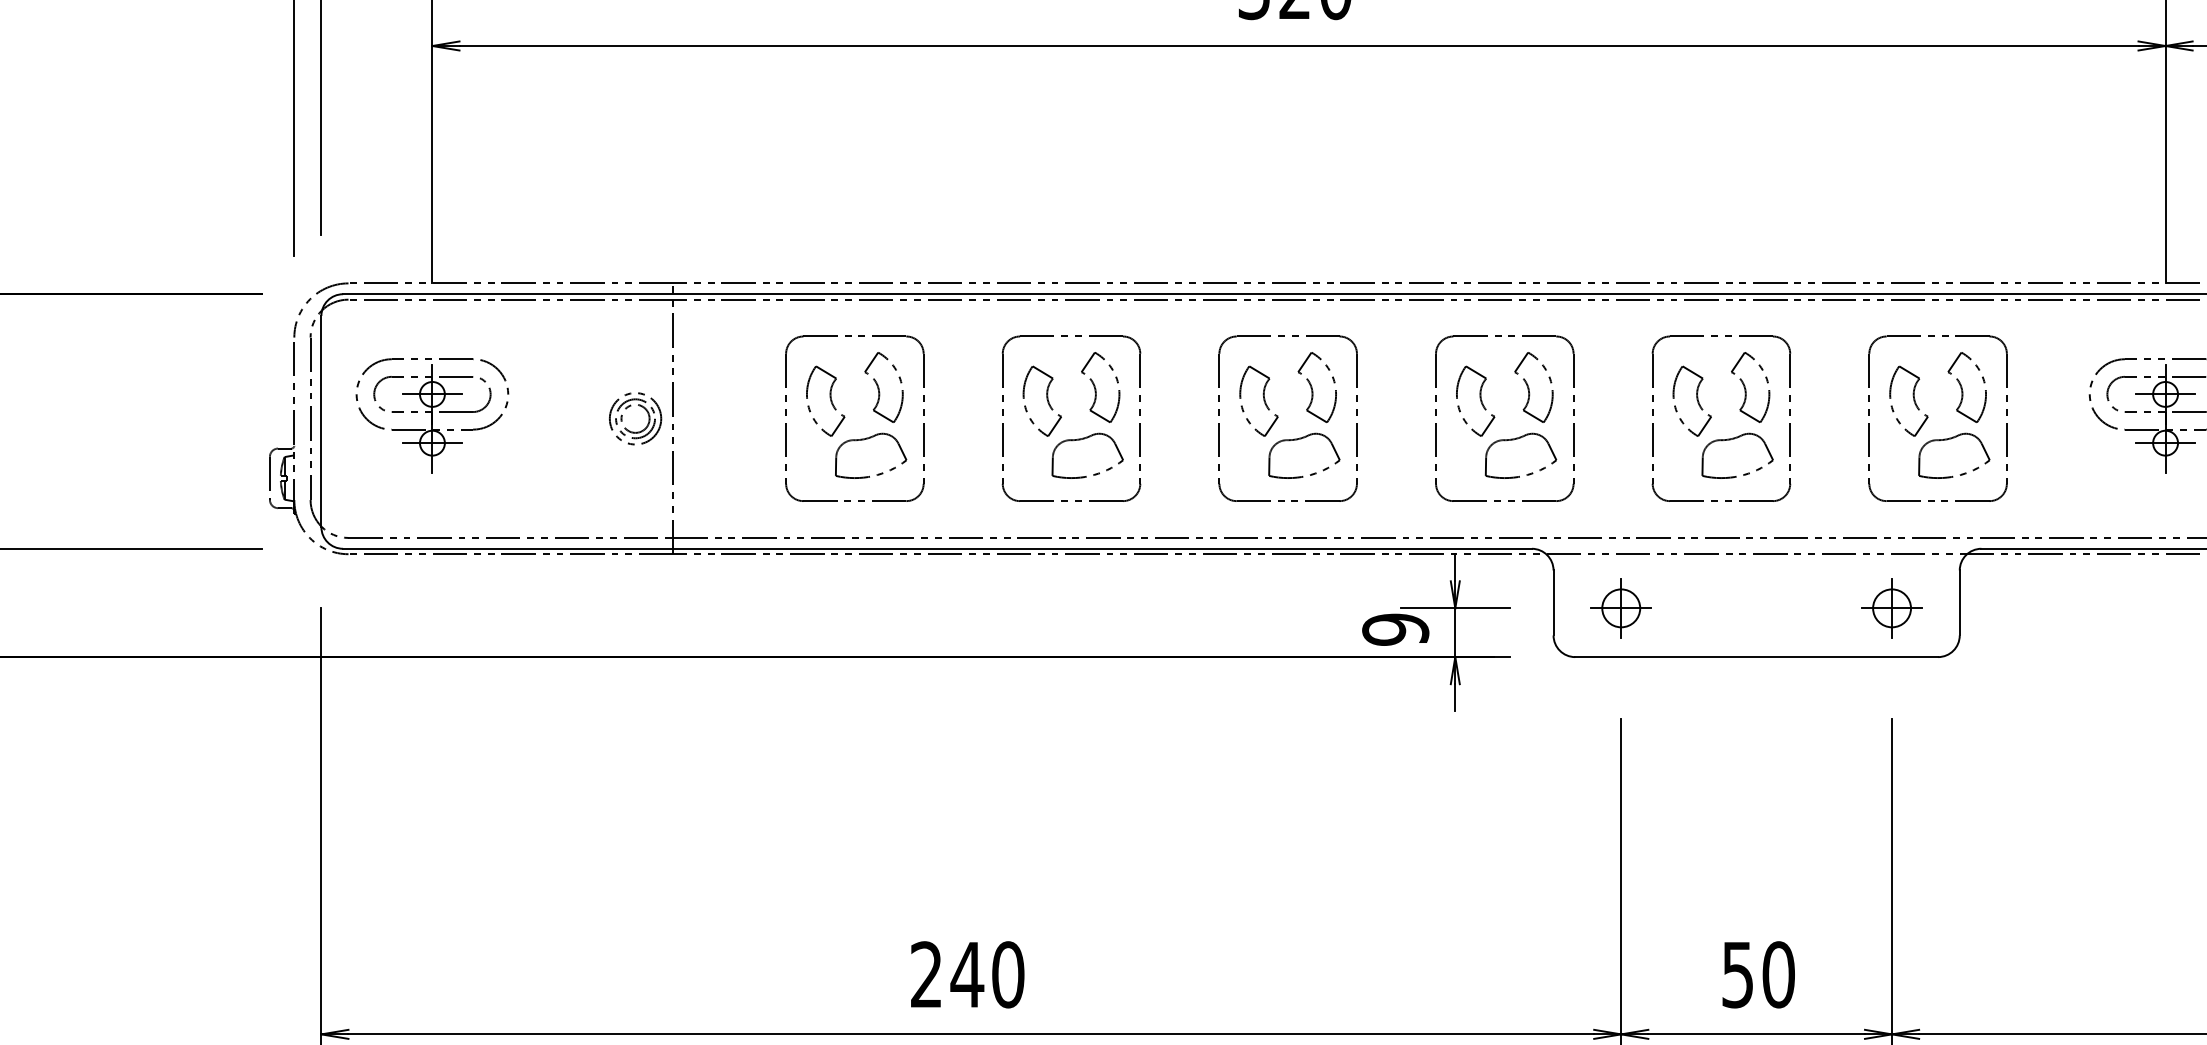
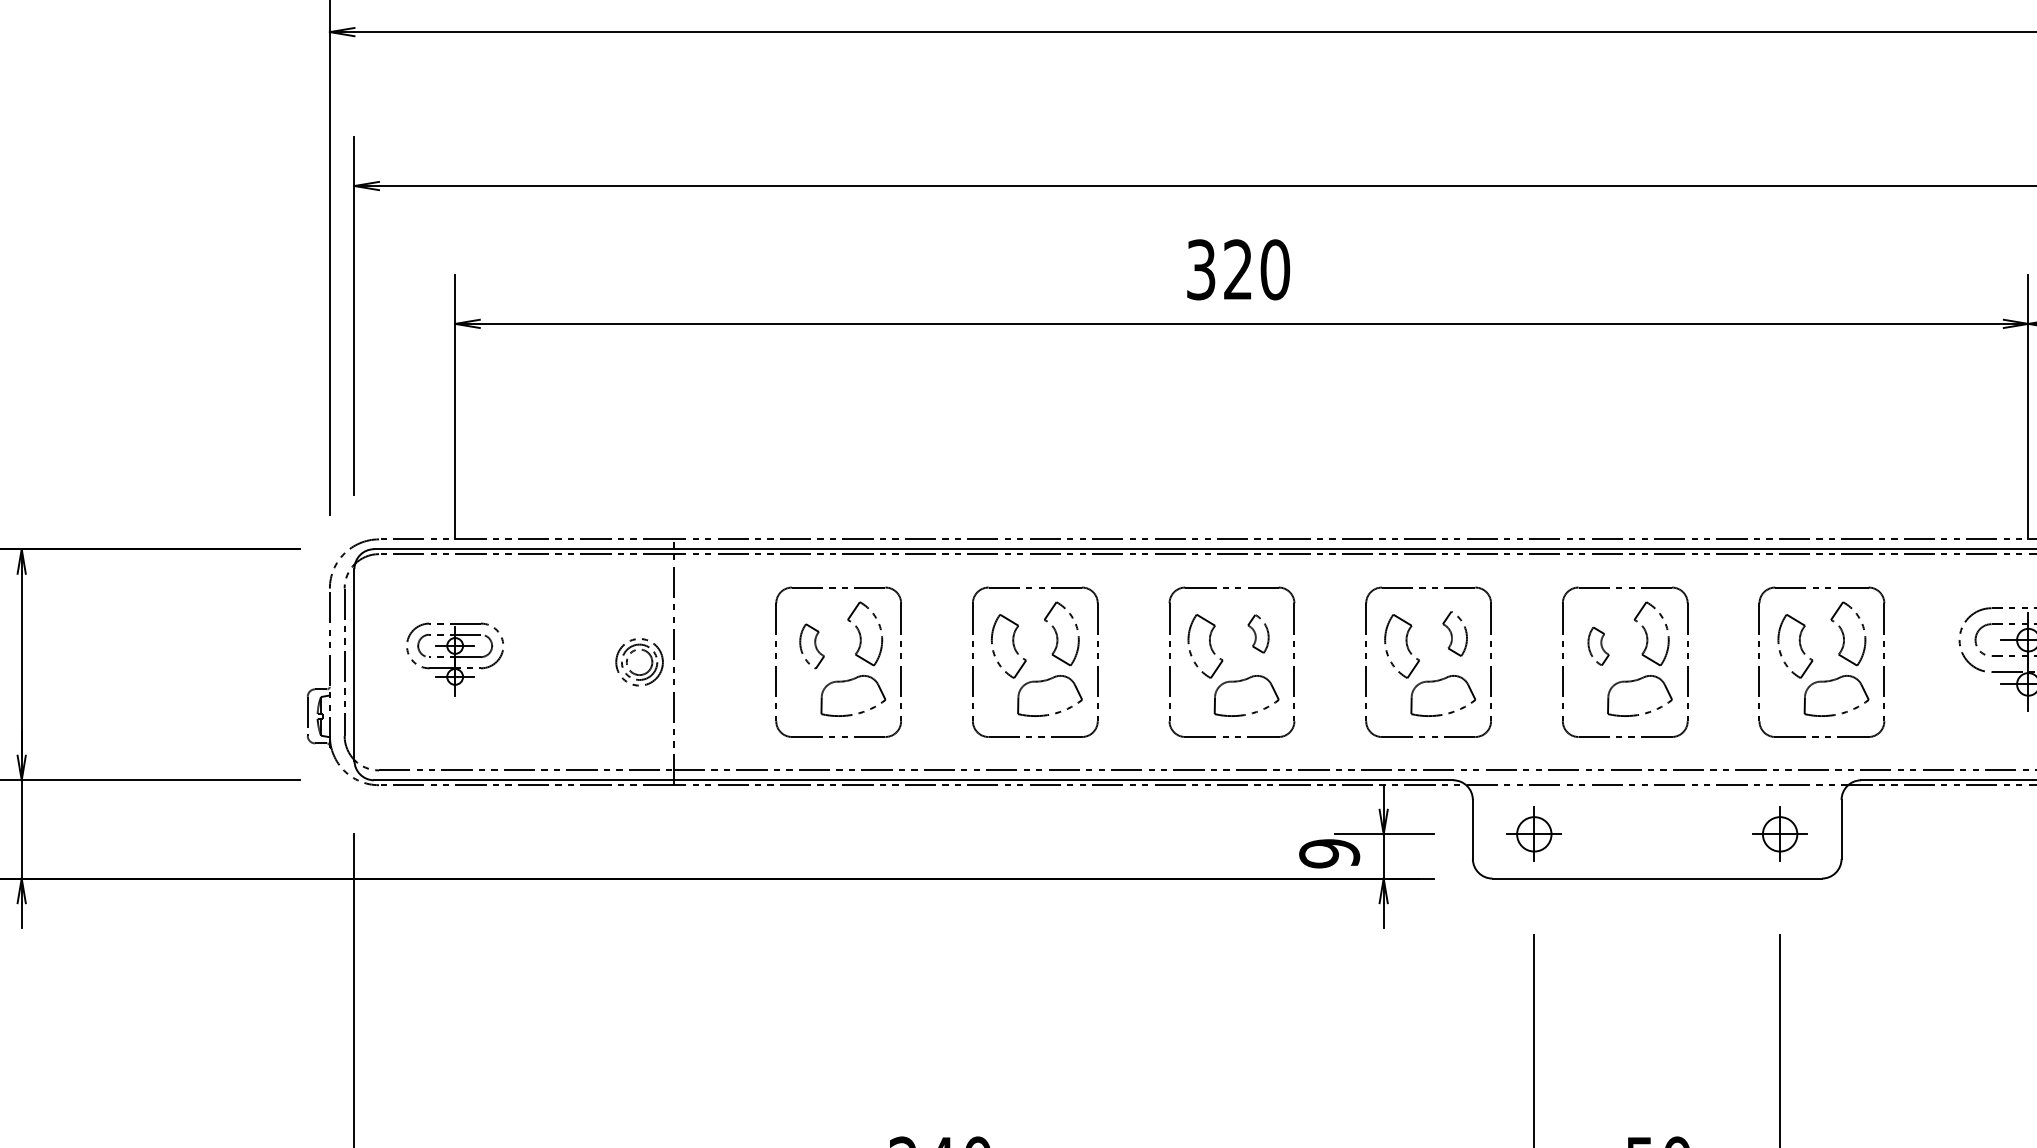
part: (1317, 387) -> (1258, 633), size x0.6
part: (1533, 387) -> (1454, 633), size x0.7
part: (824, 401) -> (811, 646), size x0.7
part: (1691, 401) -> (1598, 646), size x0.6
part: (431, 415) -> (454, 659), size x0.7

